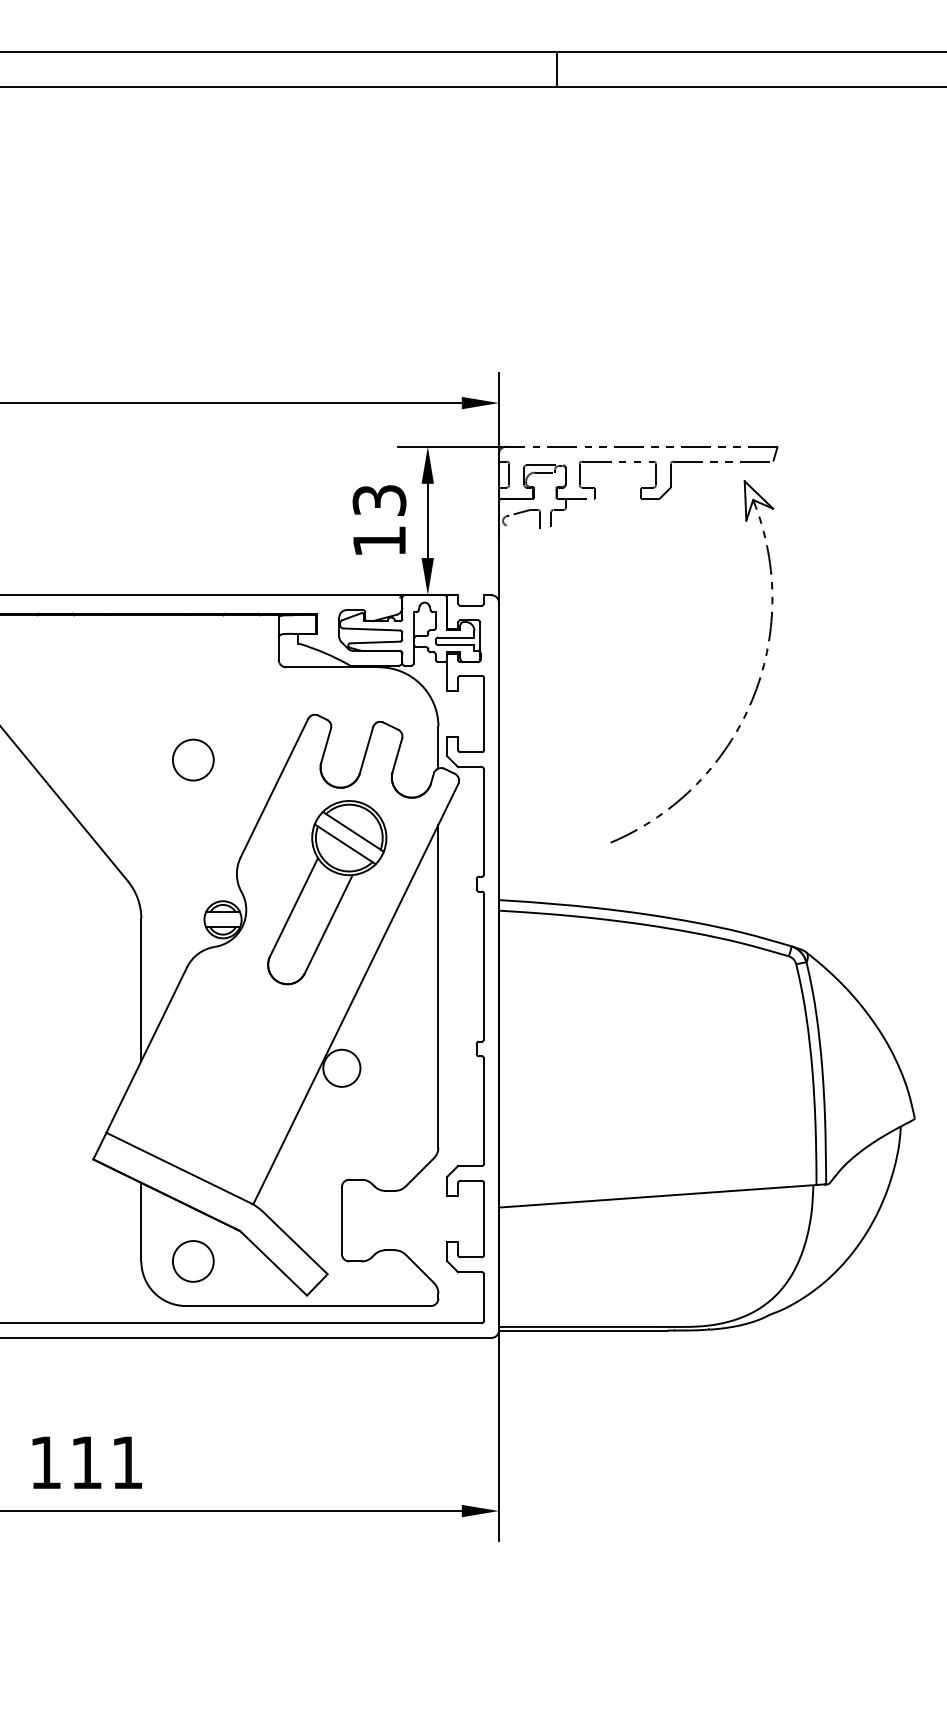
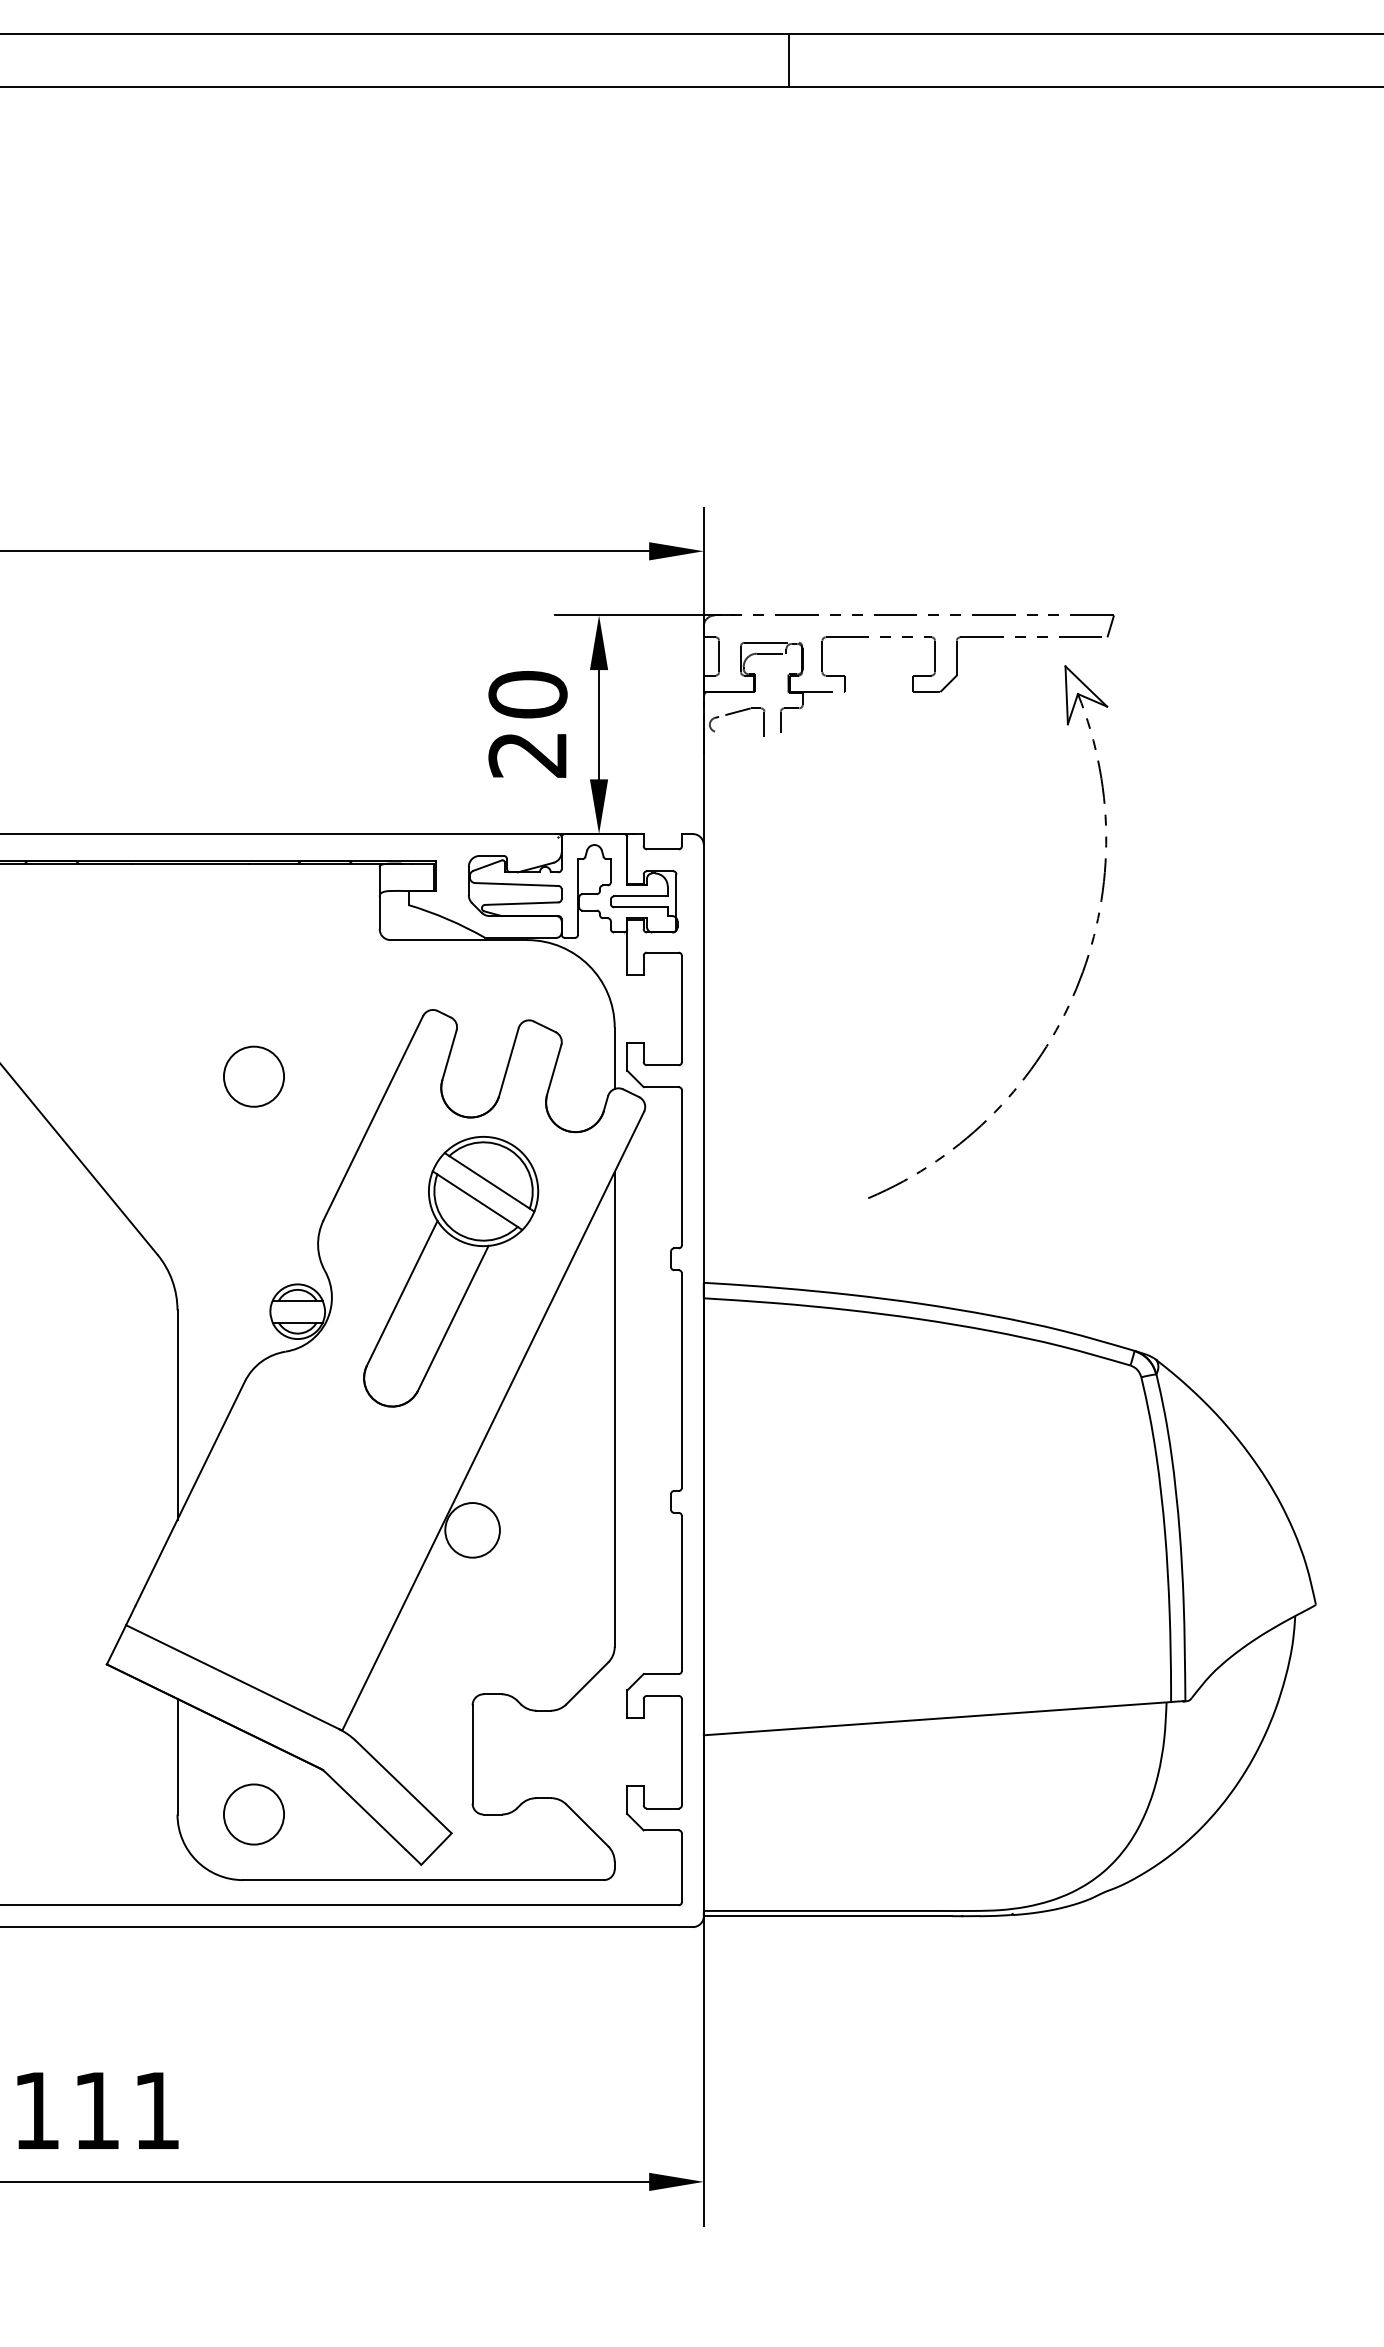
text: (379, 520) -> (527, 724), 13 -> 20

